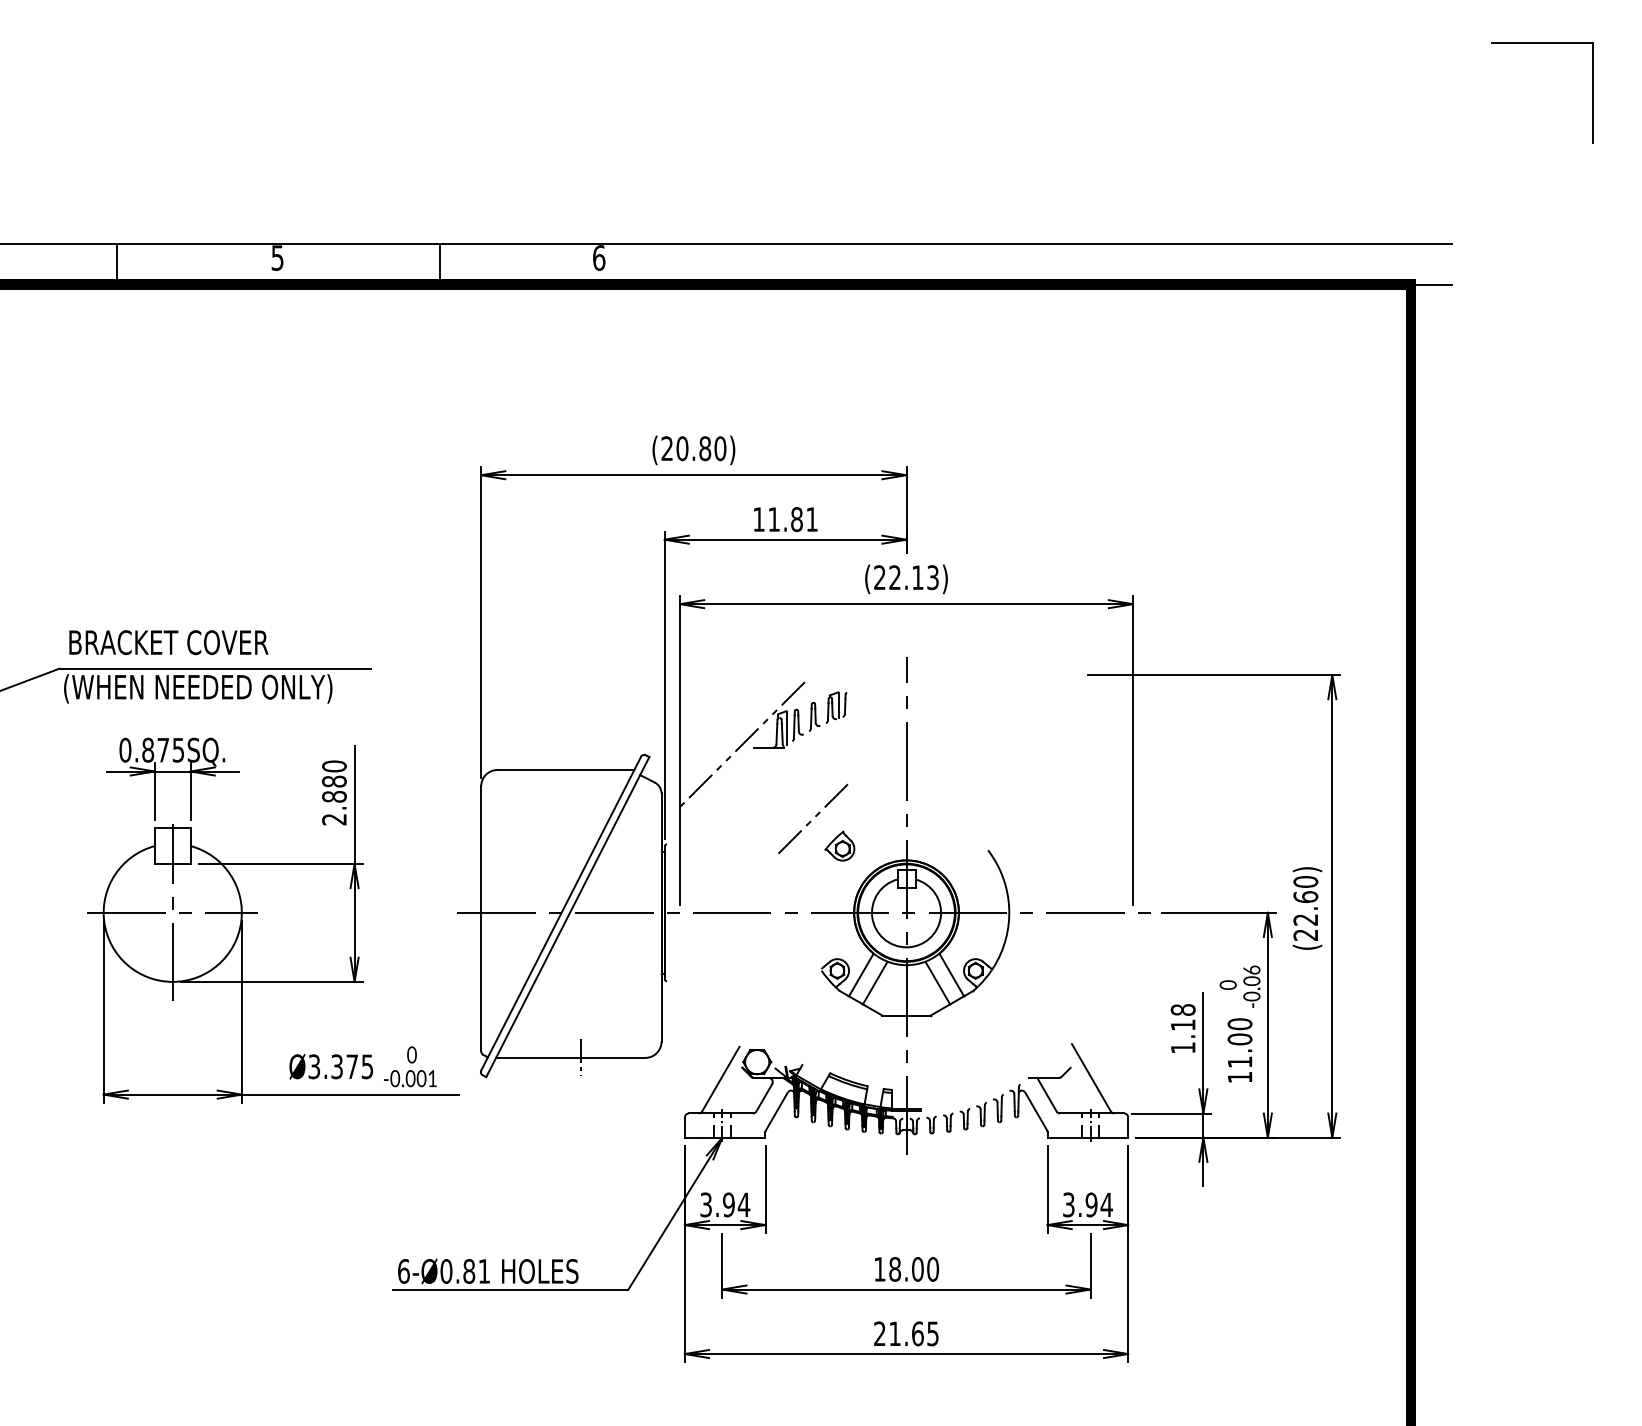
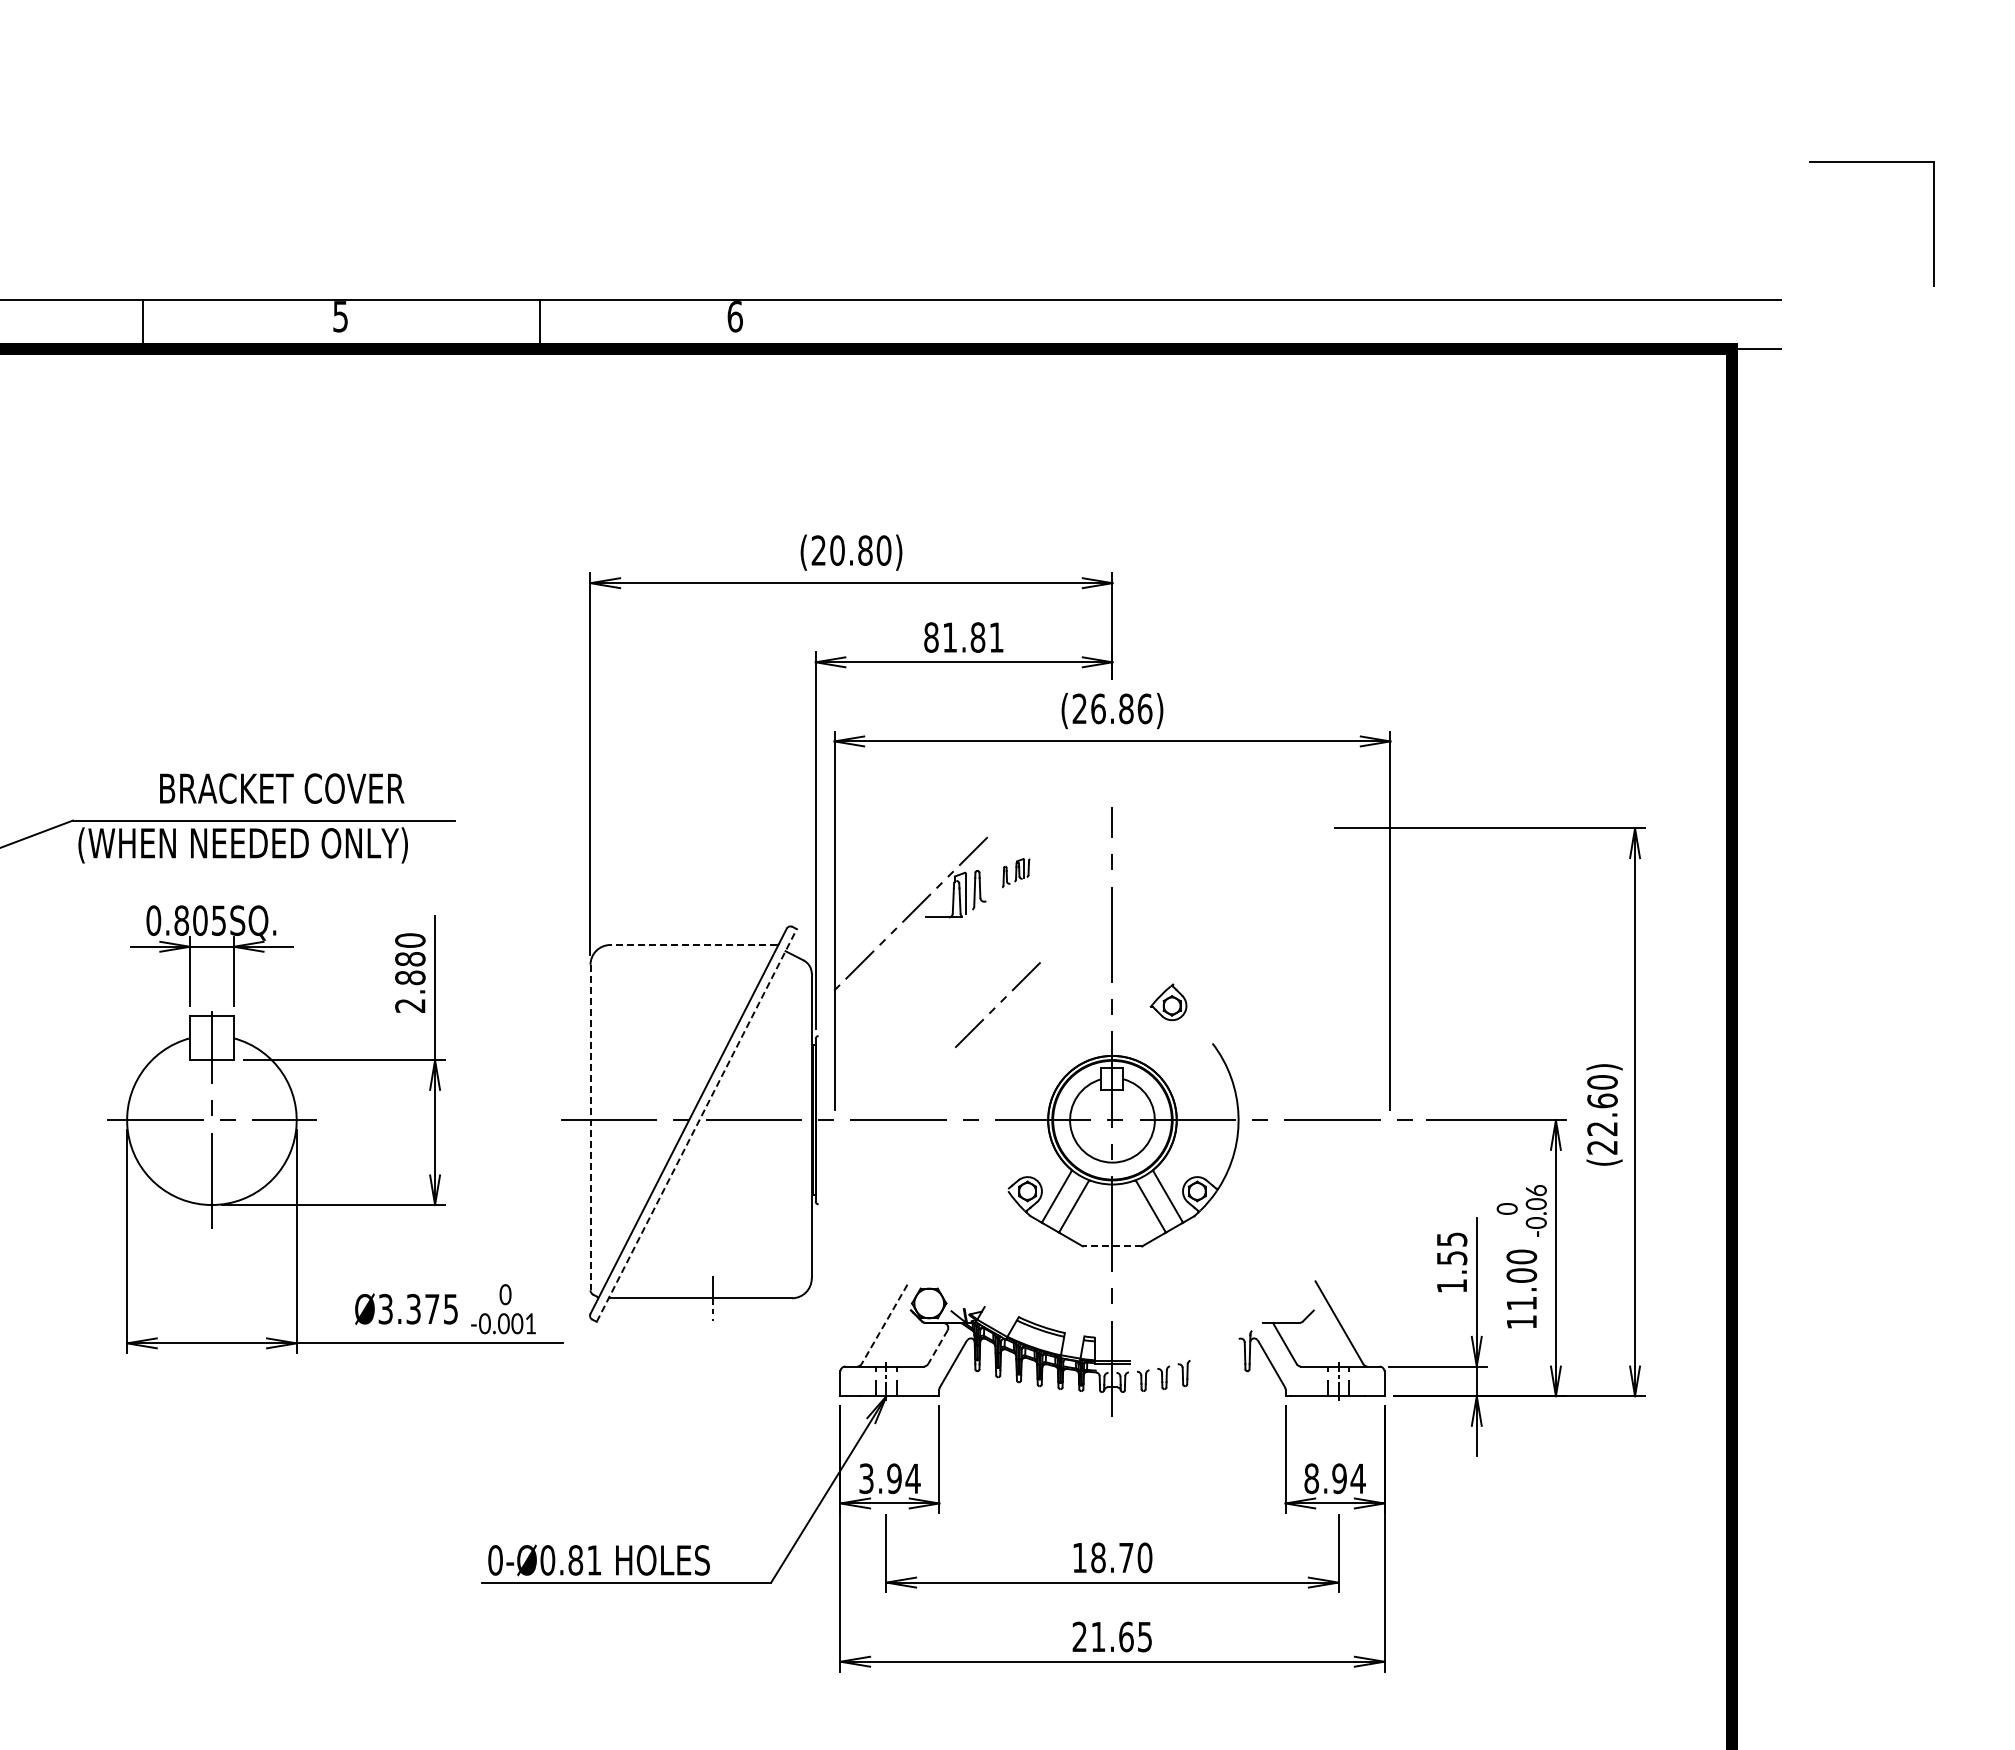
part: (1542, 42) -> (1871, 162), moved
text: (759, 519) -> (931, 637), 11.81 -> 81.81
text: (913, 577) -> (1121, 708), 22.13 -> 26.86
text: (169, 642) -> (282, 788), moved
part: (827, 710) -> (1015, 872), size x0.6
text: (163, 750) -> (200, 920), 0.875SQ. -> 0.805SQ.
line: (565, 770) -> (693, 945), solid -> dashed
part: (839, 846) -> (1168, 1002), moved
line: (568, 917) -> (697, 1125), solid -> dashed
line: (481, 918) -> (590, 1127), solid -> dashed
line: (906, 1015) -> (1112, 1246), solid -> dashed
text: (1182, 1017) -> (1451, 1248), 1.18 -> 1.55
line: (720, 1079) -> (884, 1324), solid -> dashed
line: (763, 1097) -> (937, 1347), solid -> dashed
part: (989, 1110) -> (1214, 1362), removed
text: (1068, 1204) -> (1311, 1478), 3.94 -> 8.94
text: (917, 1269) -> (1126, 1557), 18.00 -> 18.70
text: (403, 1271) -> (495, 1560), 6-Ø0.81 -> 0-Ø0.81

